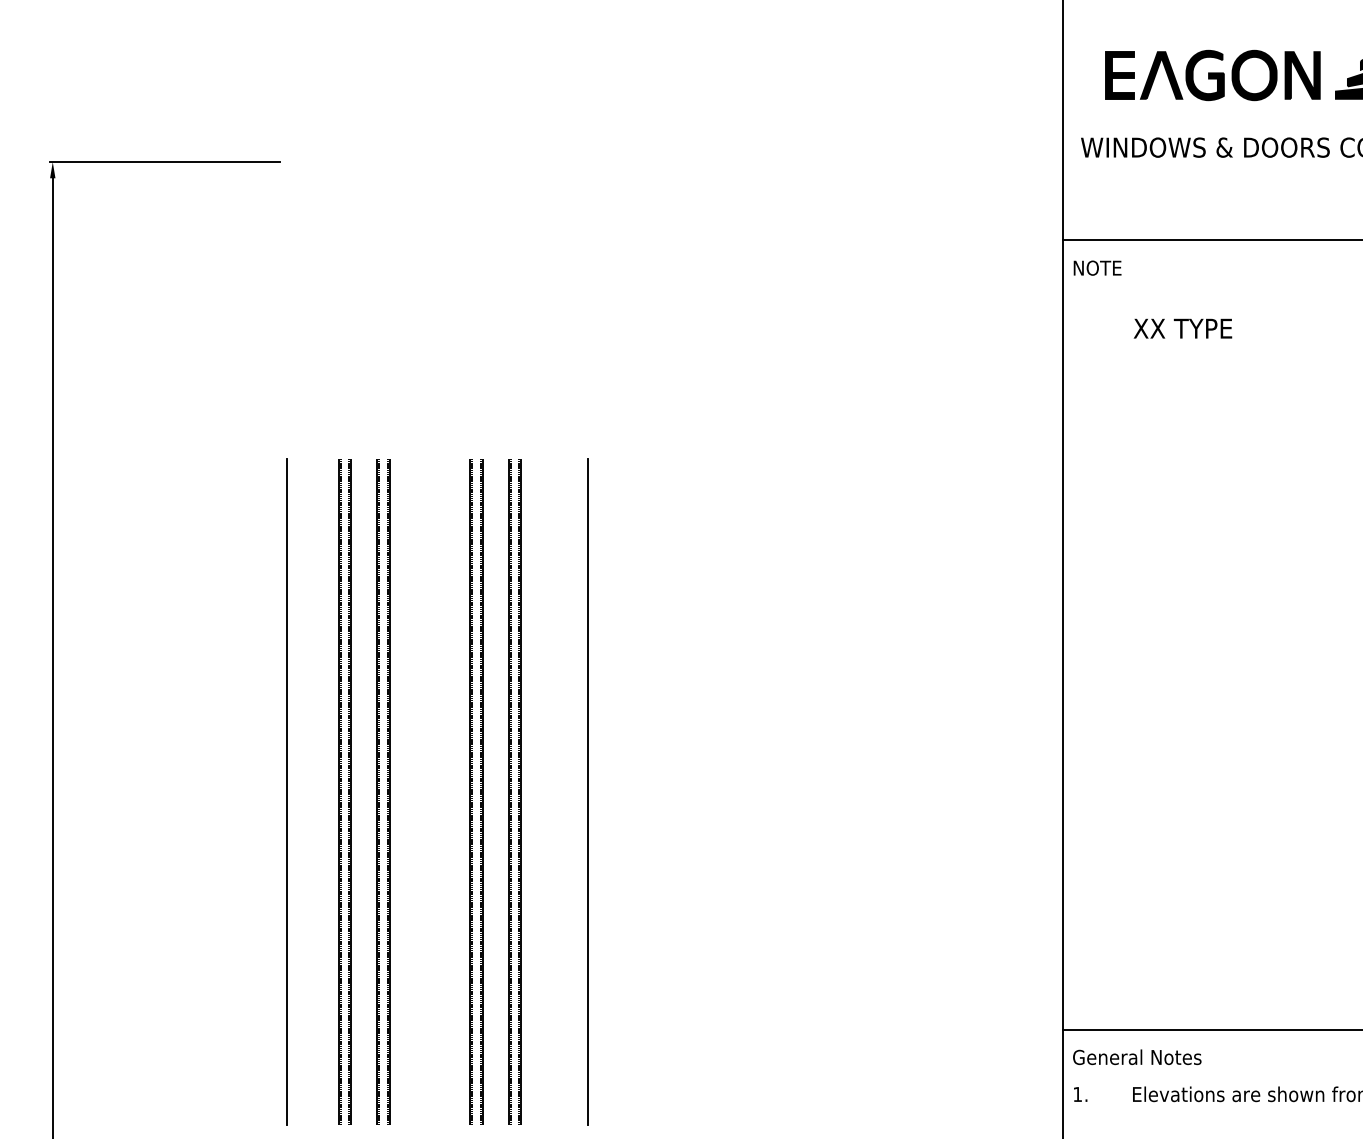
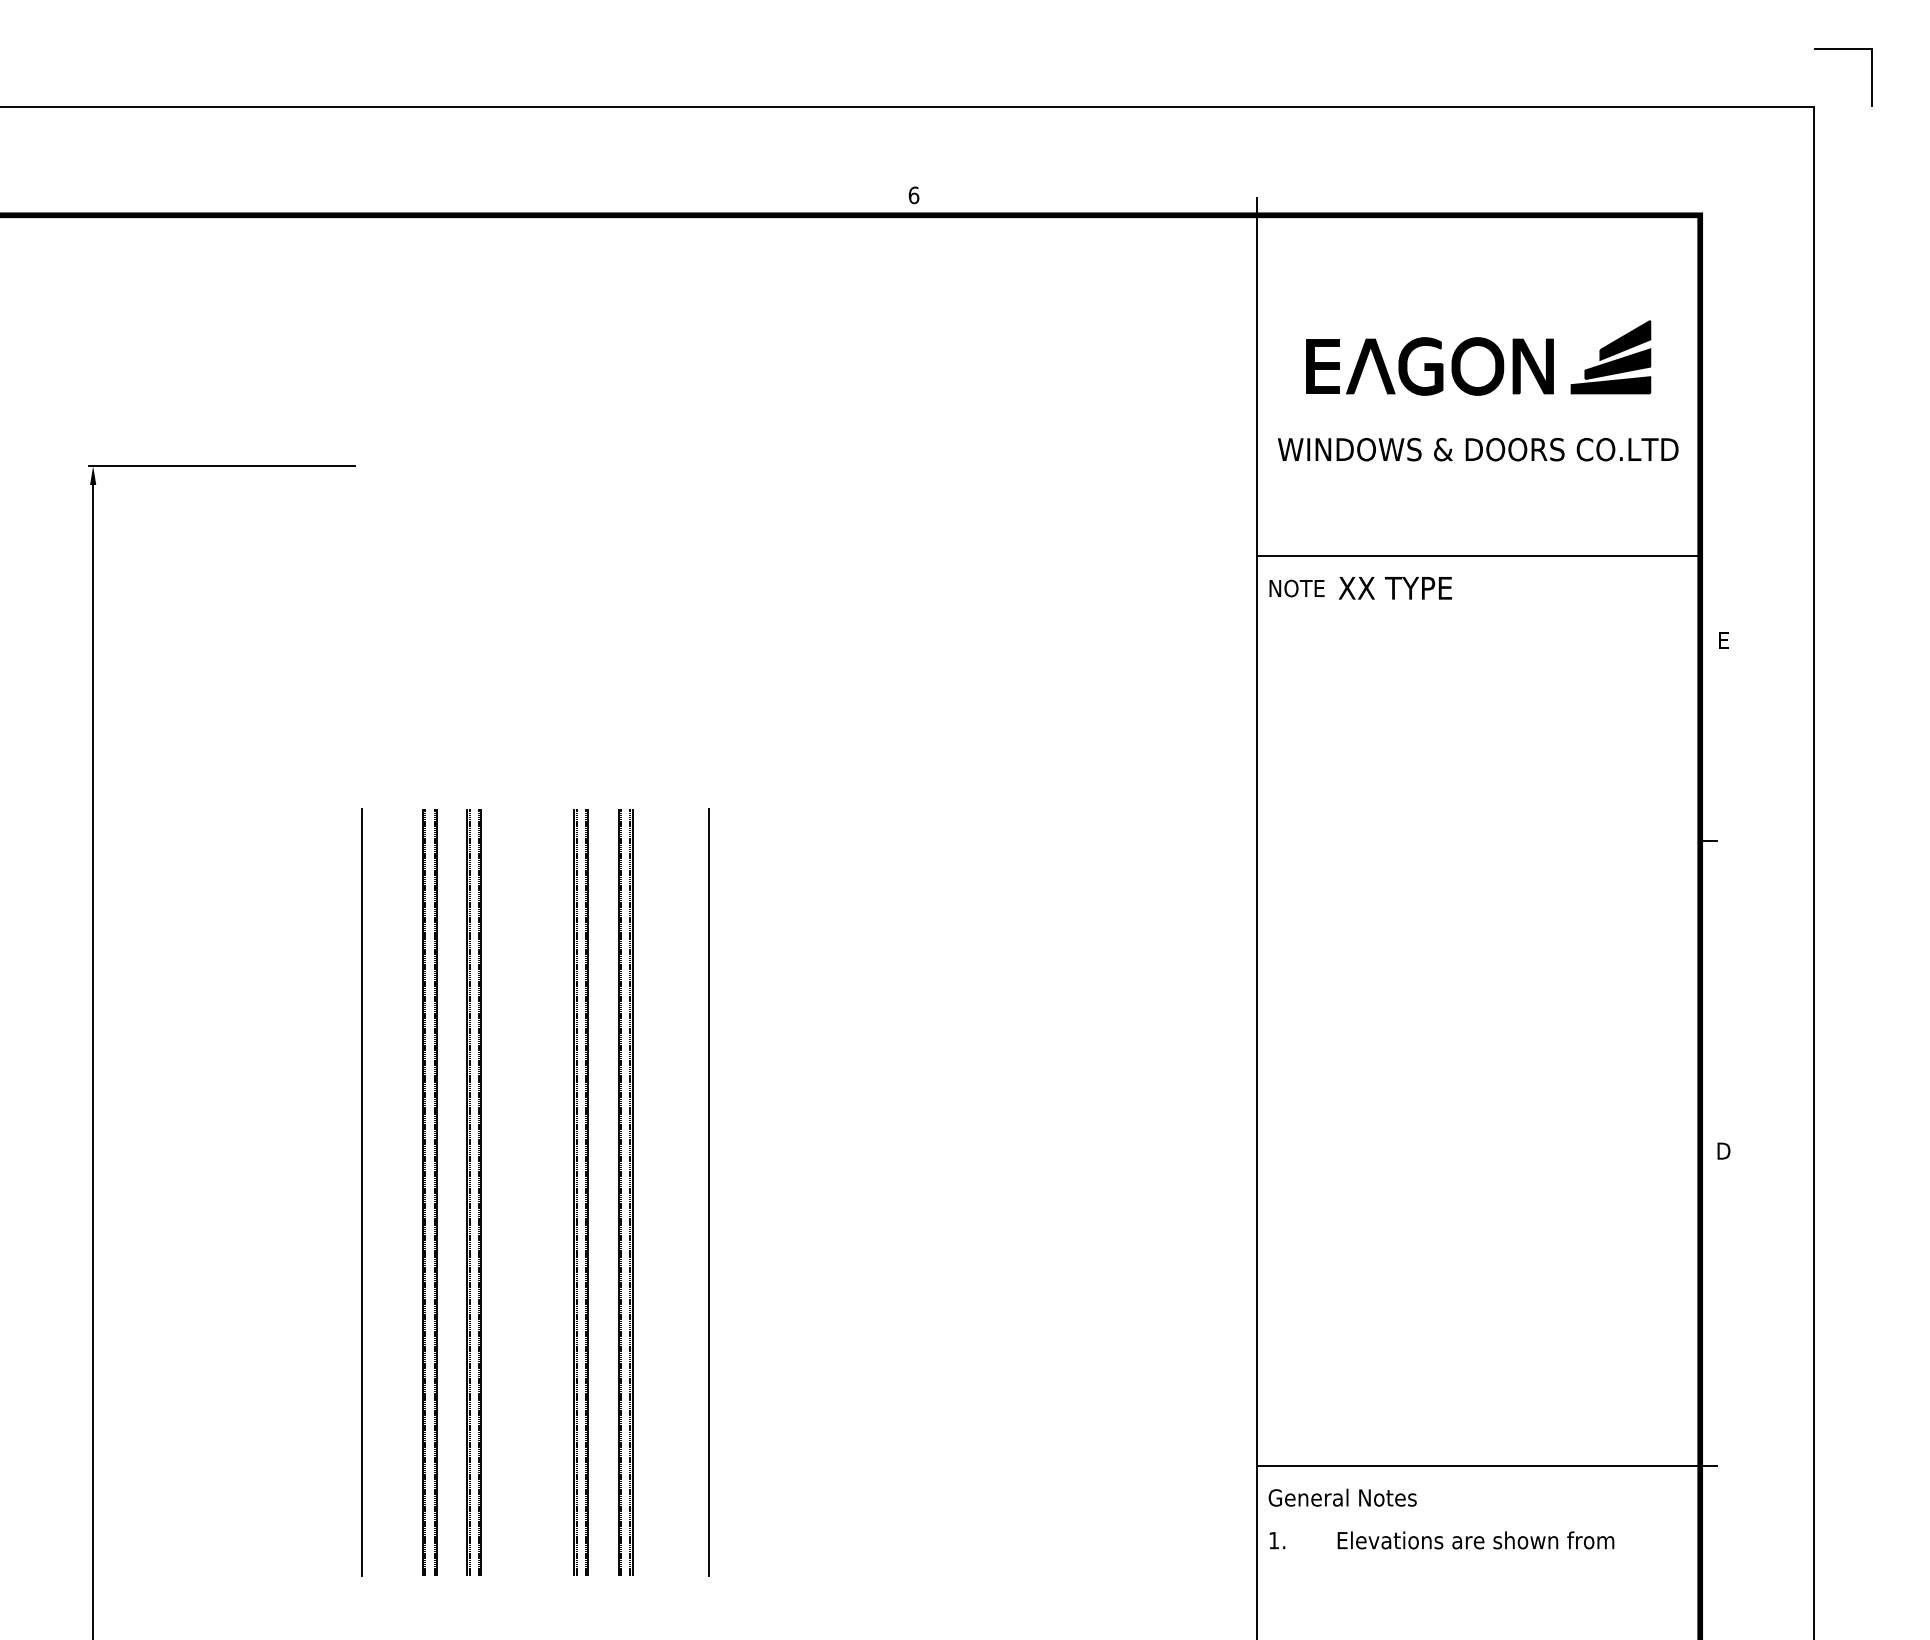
text: (1182, 328) -> (1394, 588), moved

